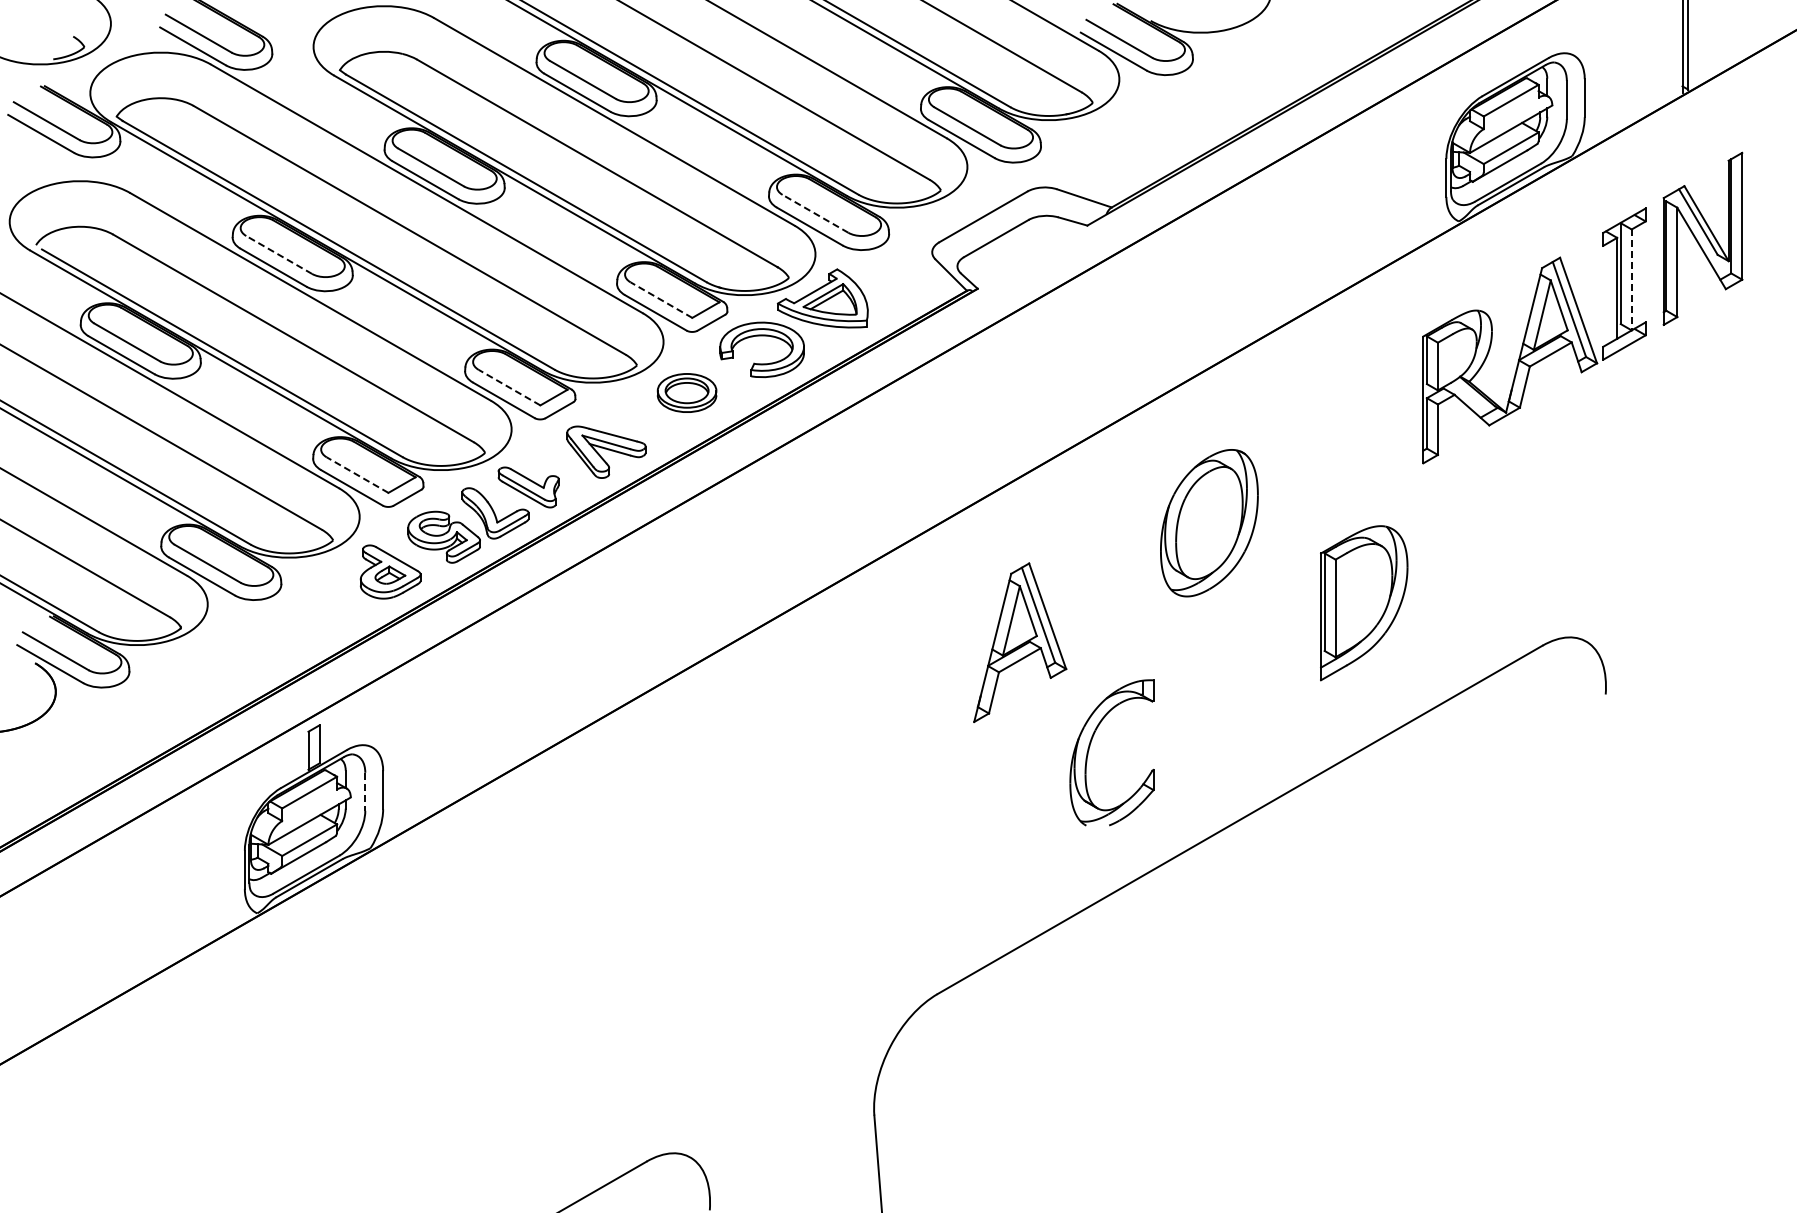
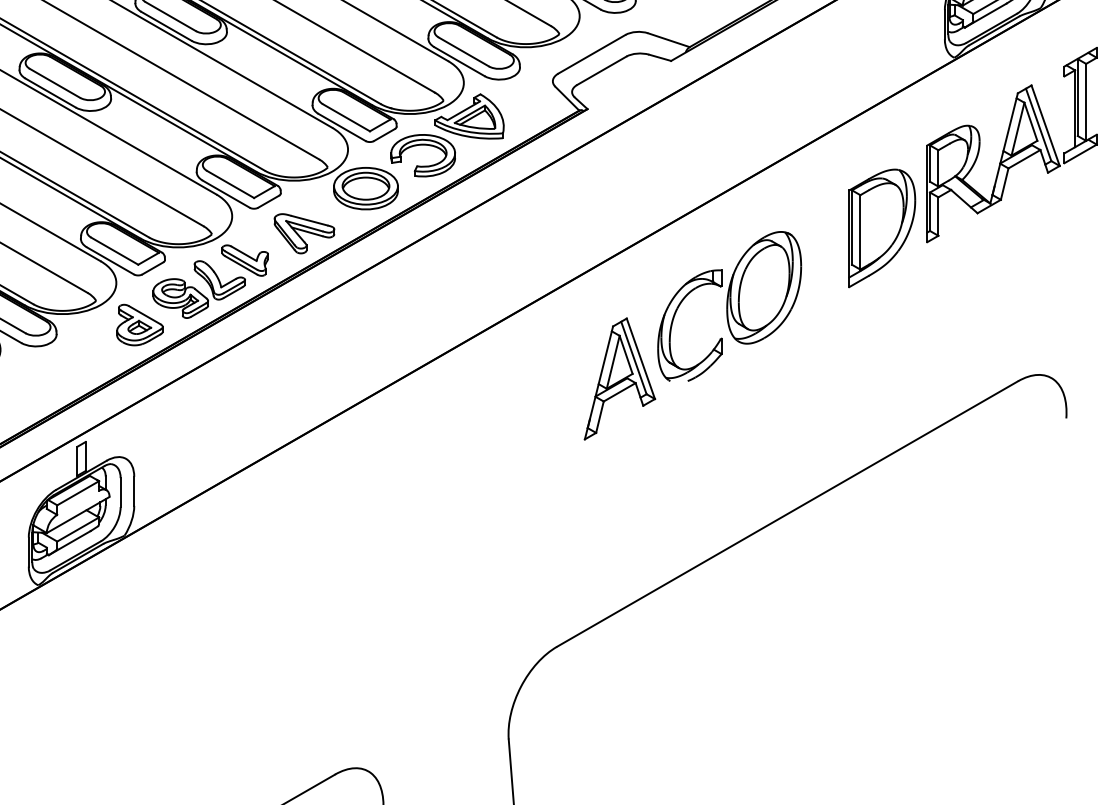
line: (815, 213) -> (463, 51), dashed -> solid
line: (279, 254) -> (55, 82), dashed -> solid
line: (1631, 280) -> (1085, 102), dashed -> solid
line: (661, 300) -> (346, 118), dashed -> solid
line: (509, 387) -> (230, 184), dashed -> solid
part: (686, 392) -> (365, 188), size x1.43
line: (357, 475) -> (114, 251), dashed -> solid
part: (1364, 603) -> (882, 228), moved
part: (1090, 746) -> (673, 320), moved
line: (365, 792) -> (120, 493), dashed -> solid

